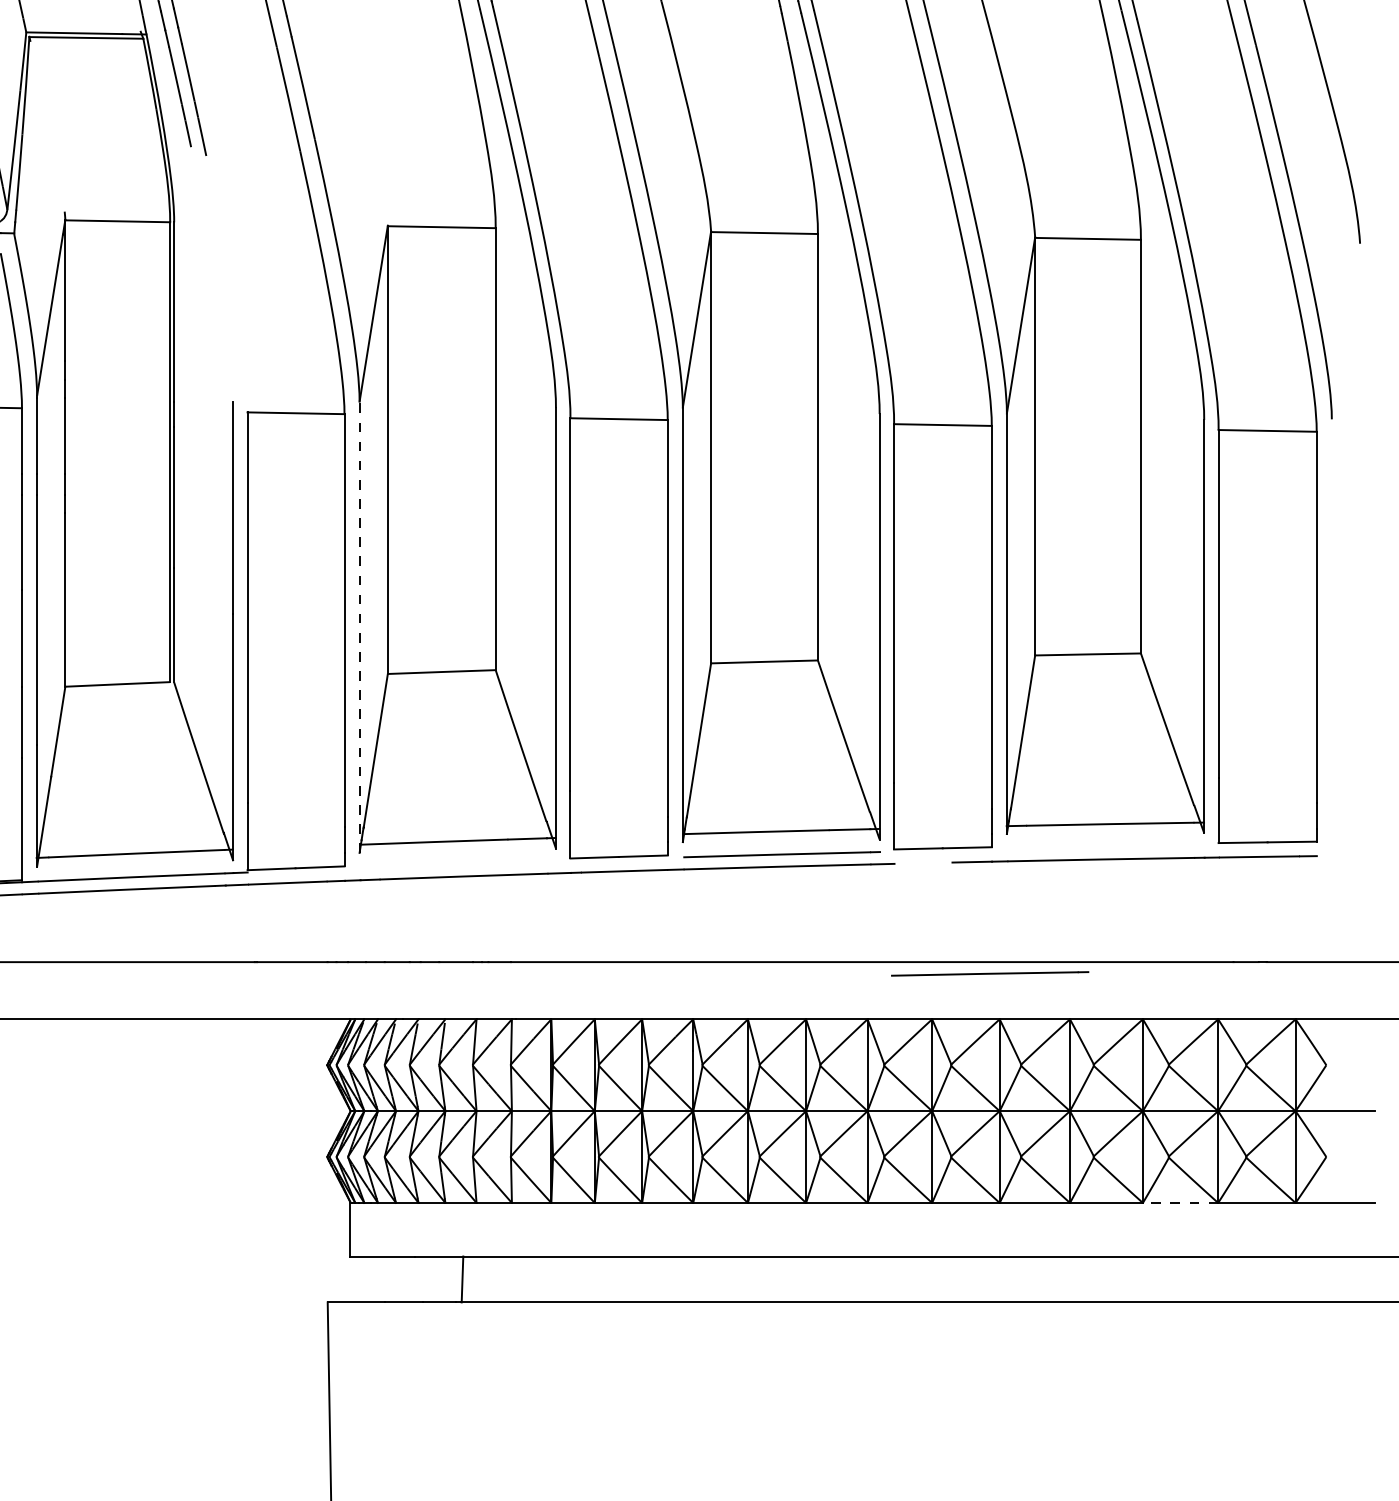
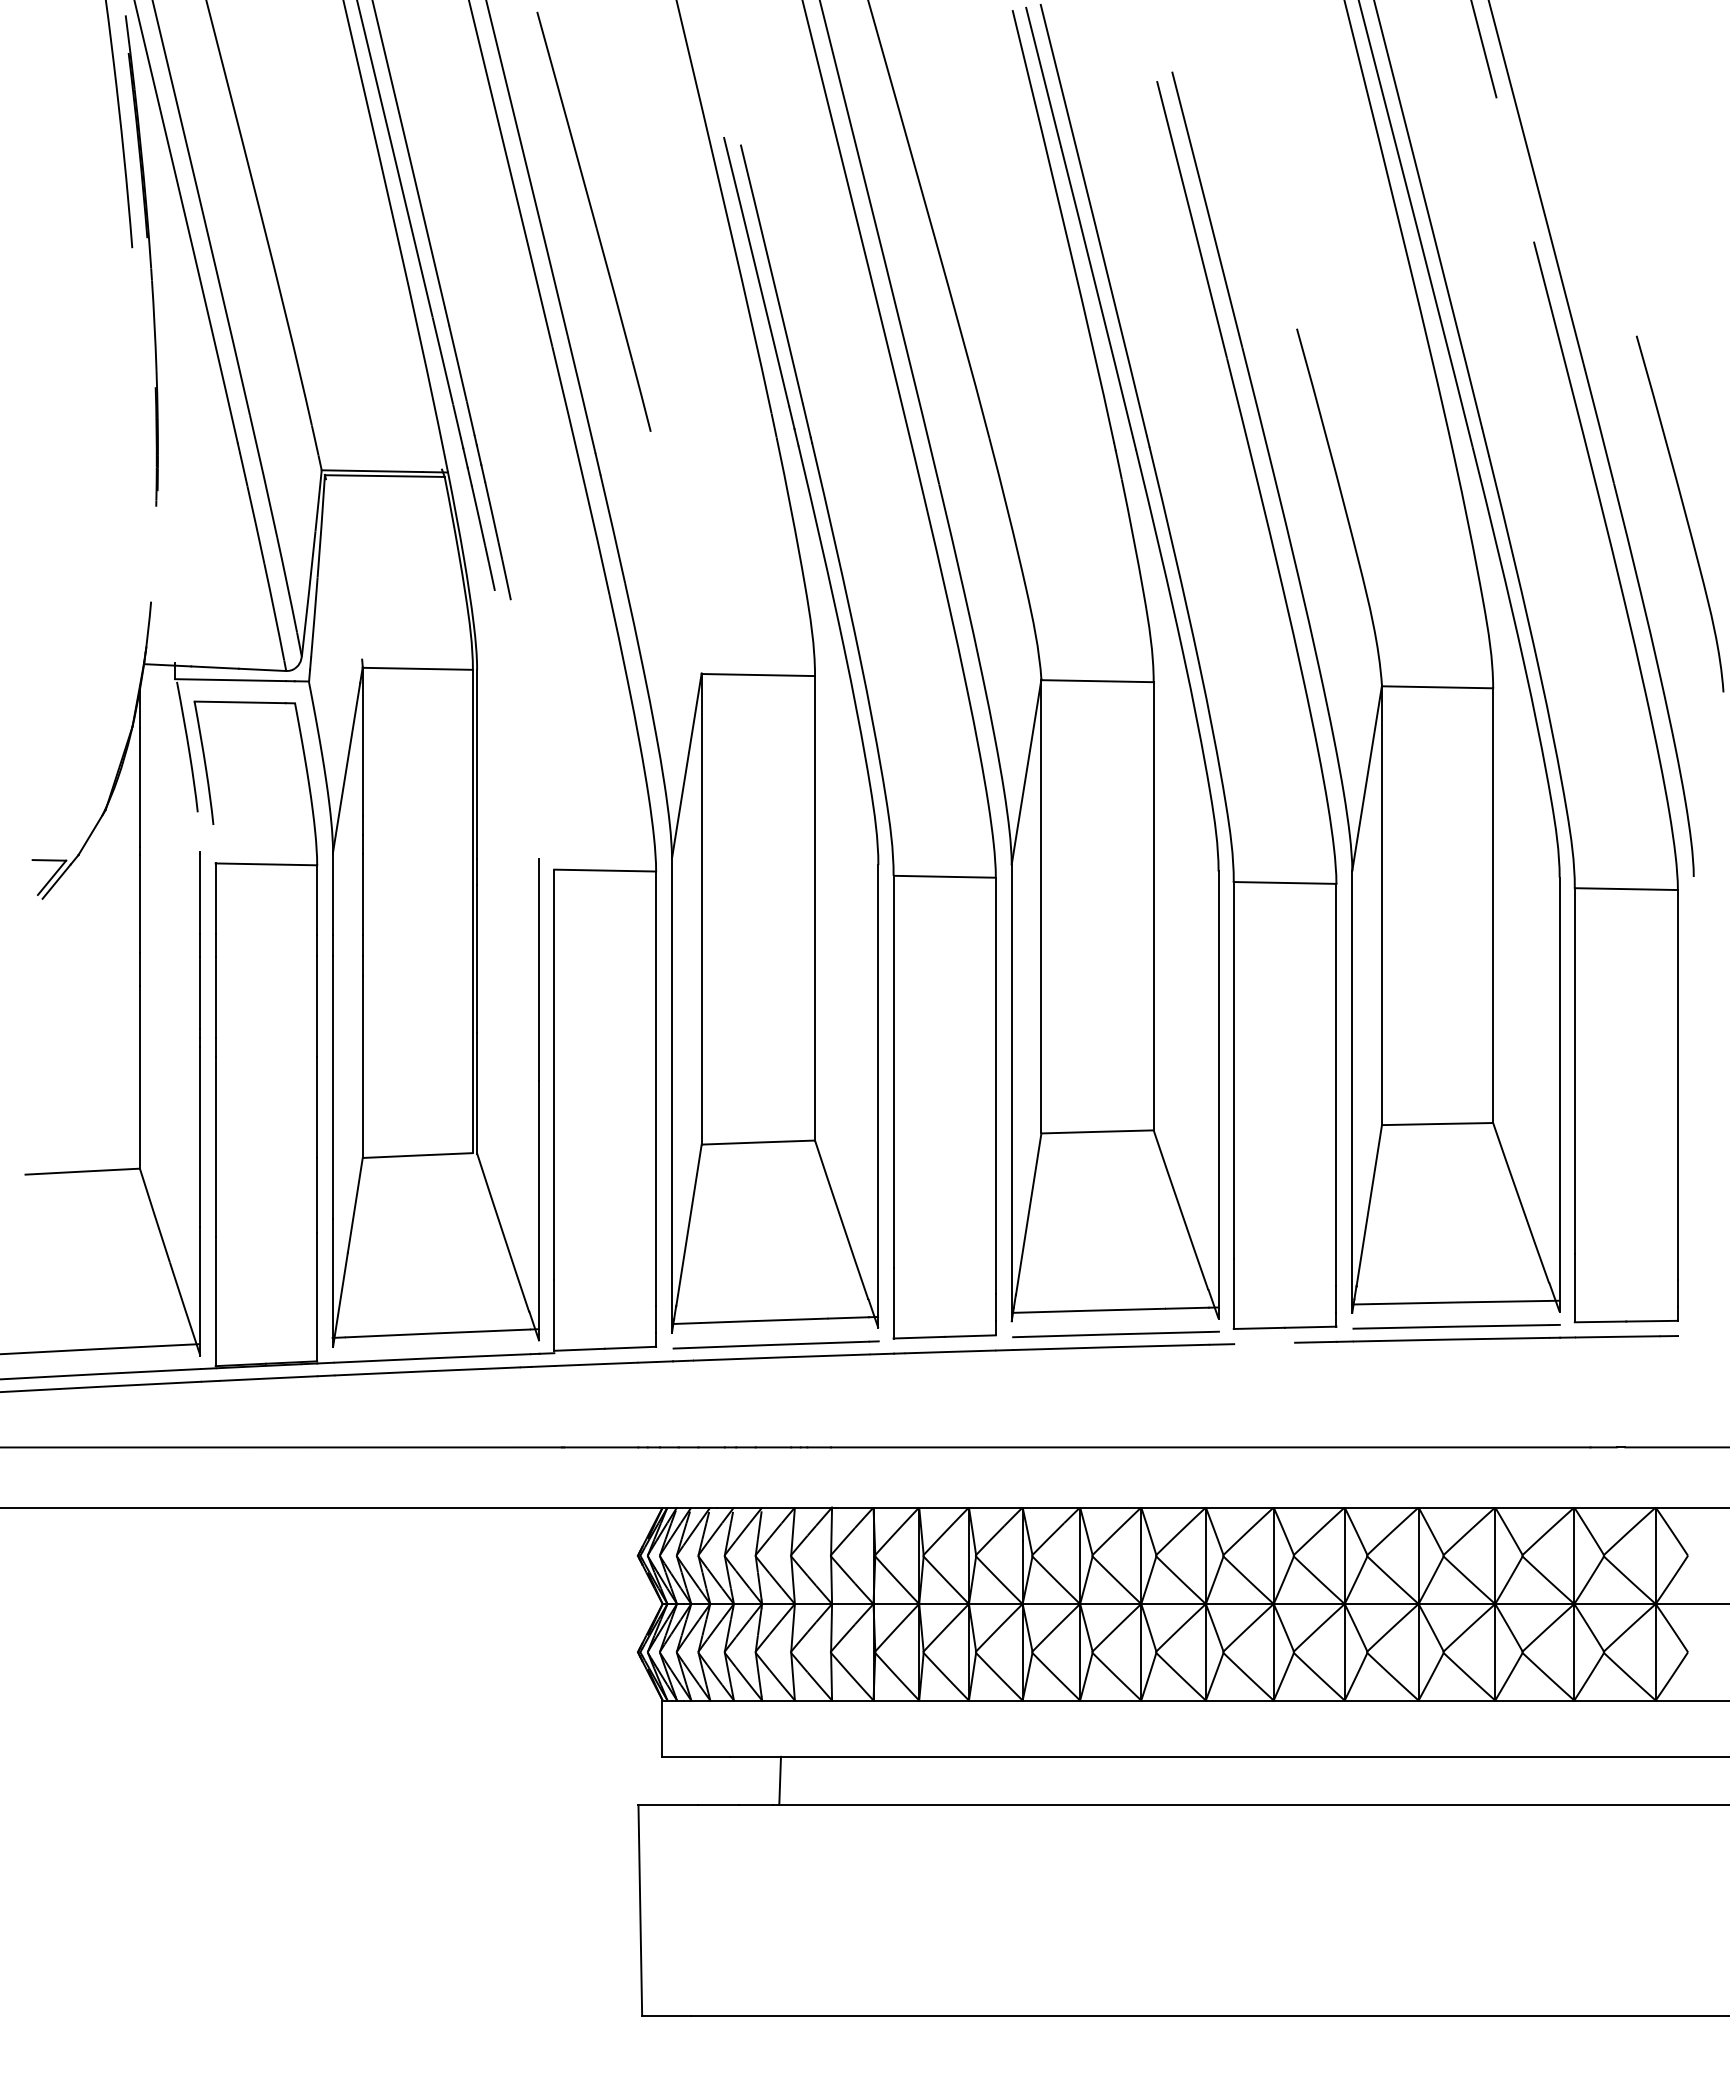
line: (360, 627) -> (672, 1095), dashed -> solid
line: (458, 864) -> (775, 1344), added
line: (989, 973) -> (1456, 1326), moved
line: (1180, 1202) -> (1534, 1700), dashed -> solid

